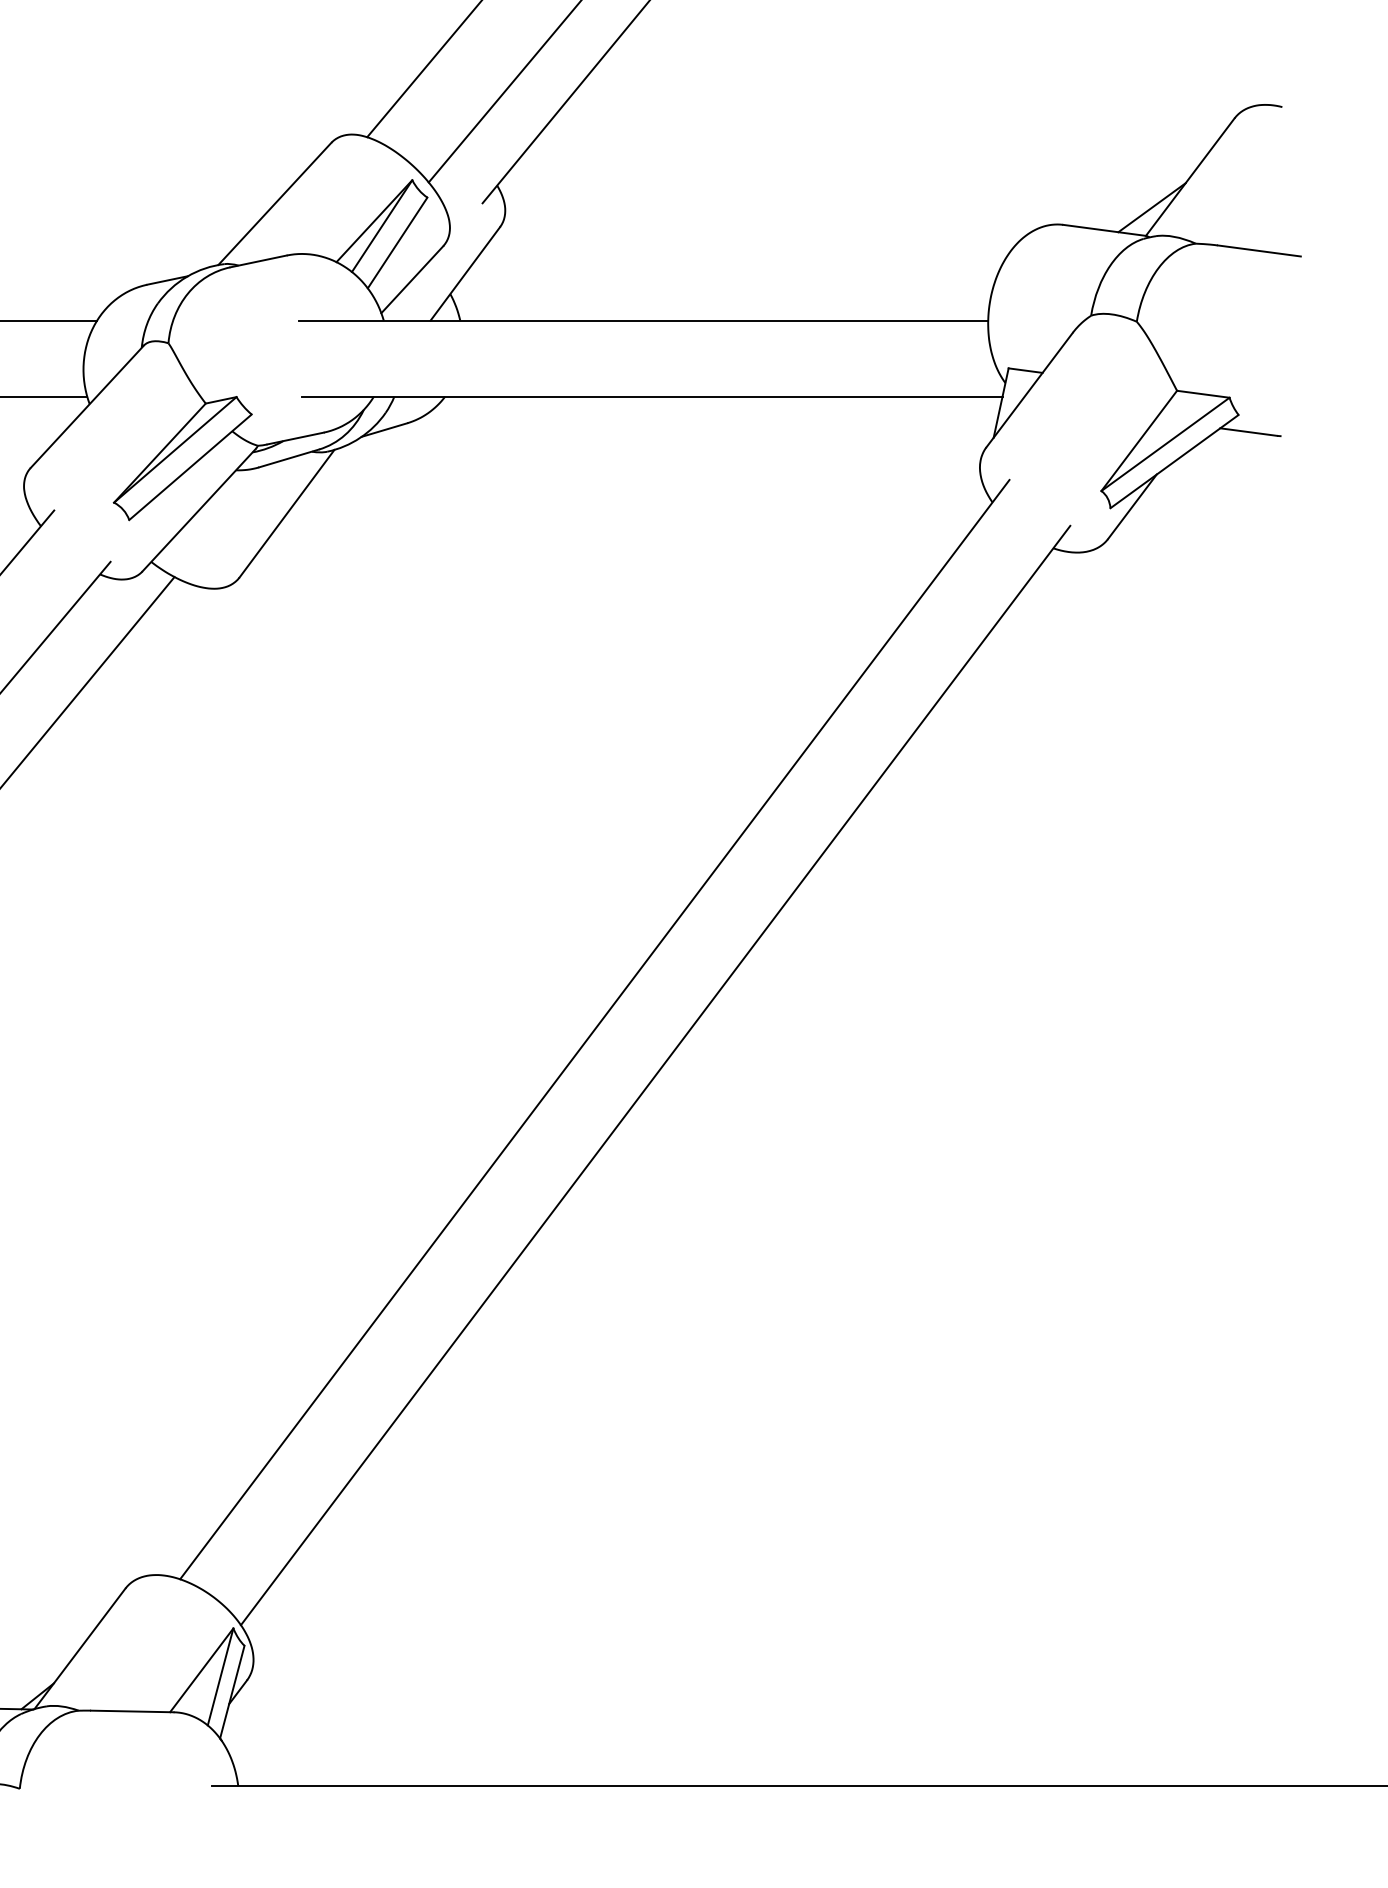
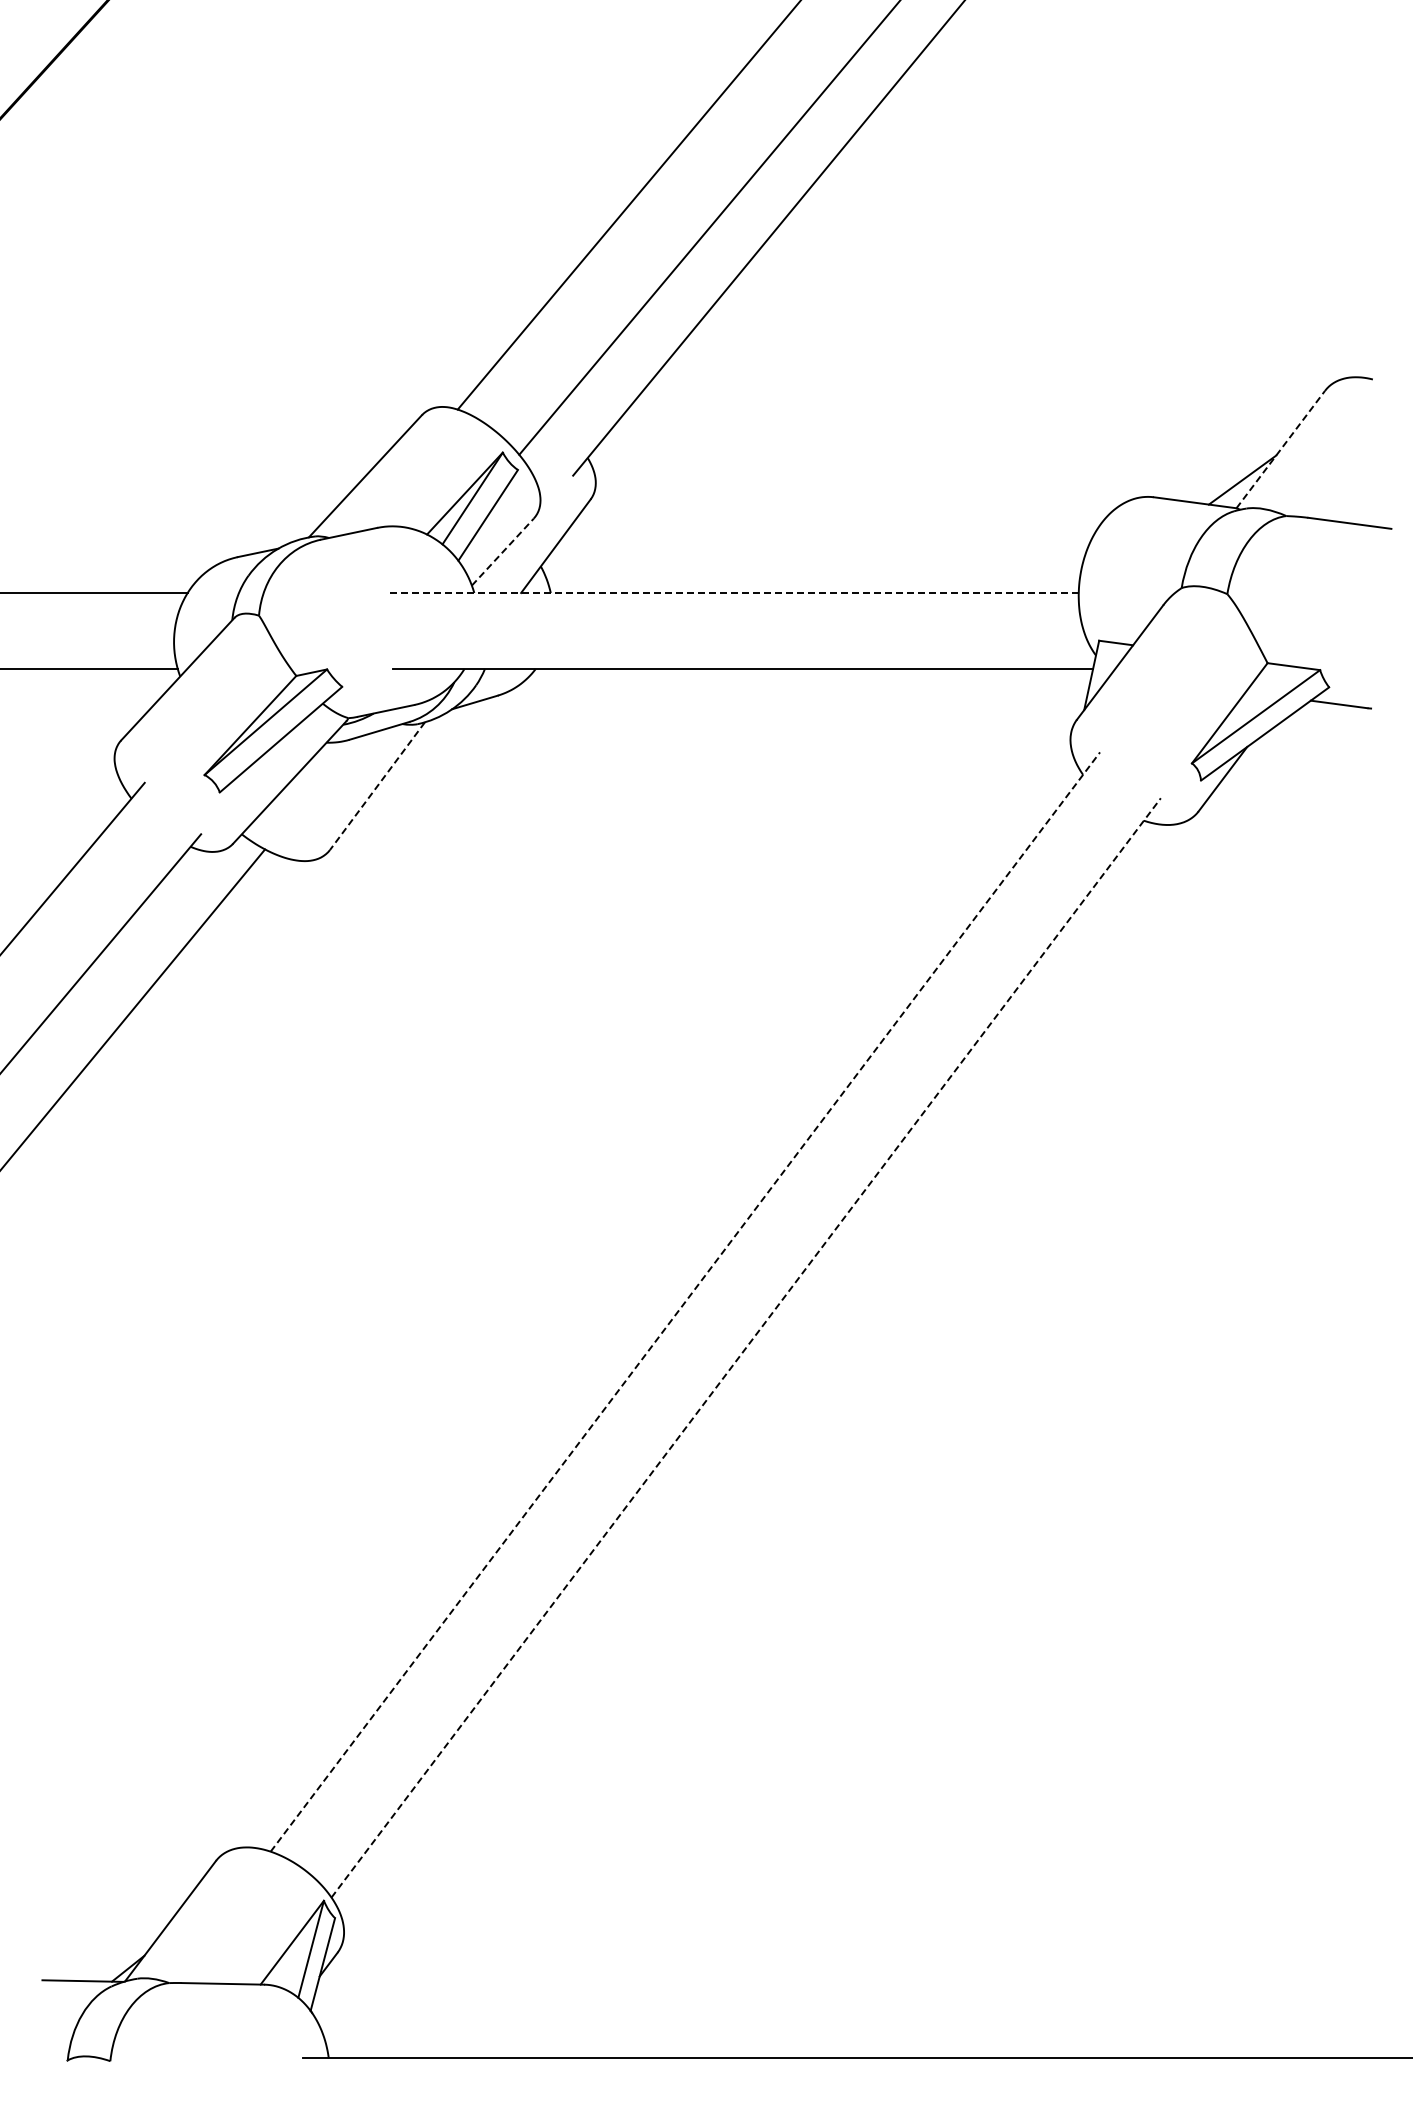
line: (1189, 177) -> (1280, 449), solid -> dashed
line: (411, 280) -> (502, 552), solid -> dashed
line: (643, 321) -> (734, 593), solid -> dashed
line: (286, 514) -> (377, 786), solid -> dashed
line: (594, 1030) -> (685, 1302), solid -> dashed
line: (655, 1075) -> (746, 1347), solid -> dashed

